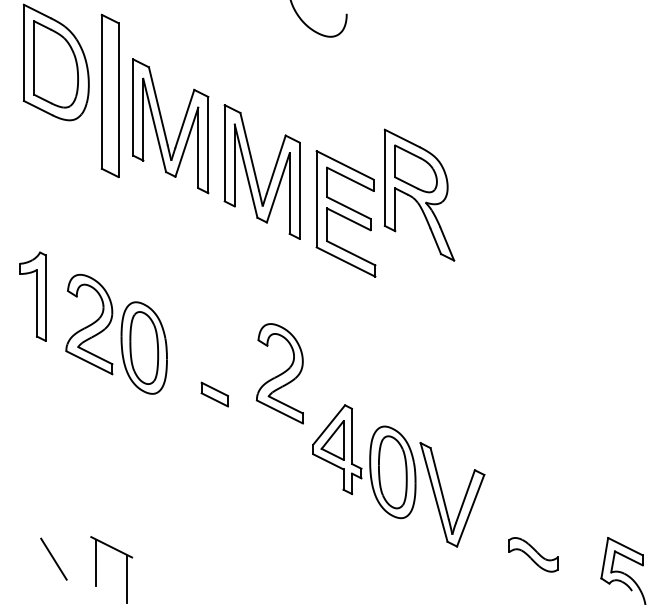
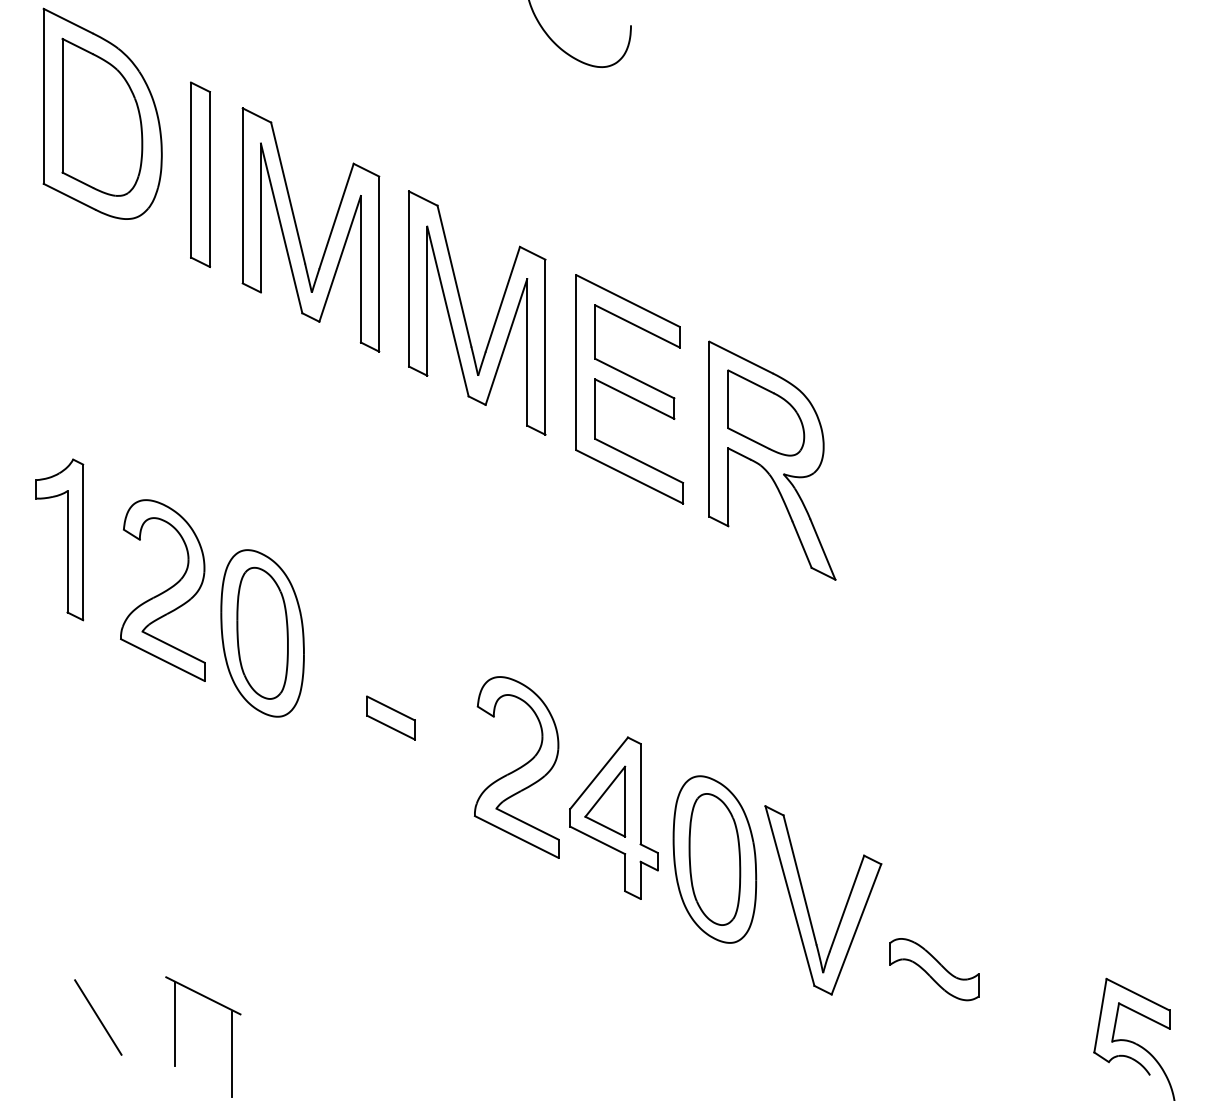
part: (109, 95) -> (199, 173), size x0.62
part: (419, 194) -> (772, 459), moved
part: (279, 373) -> (515, 766), moved
part: (533, 554) -> (934, 968), moved

